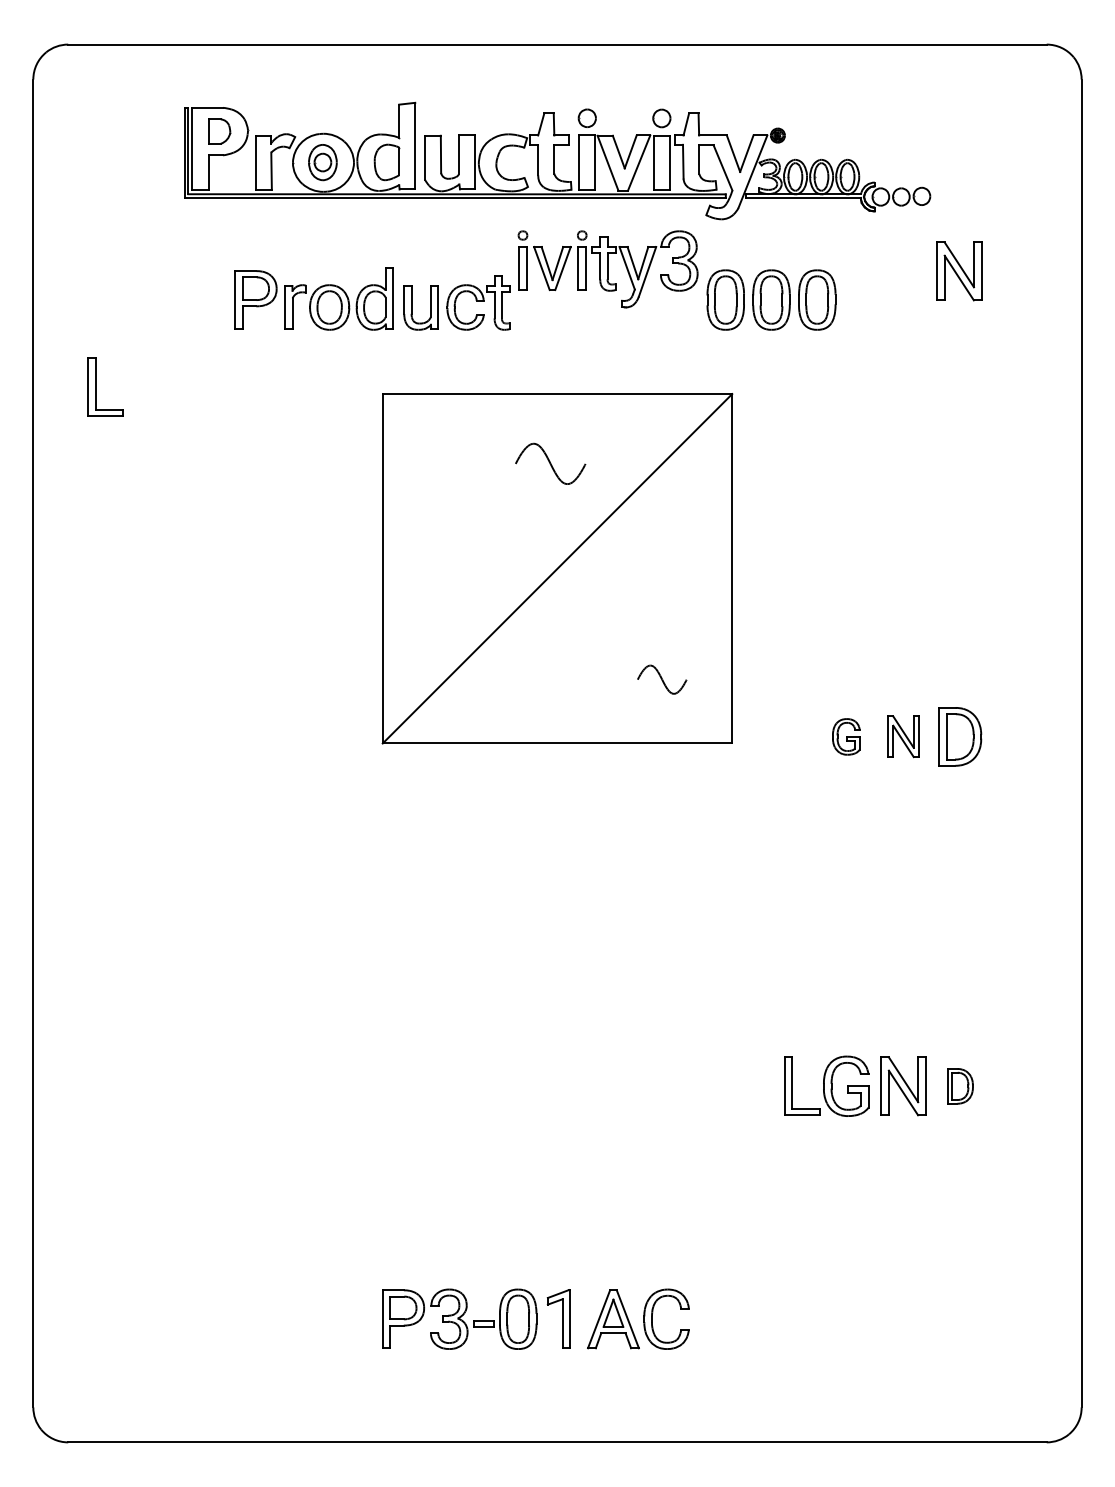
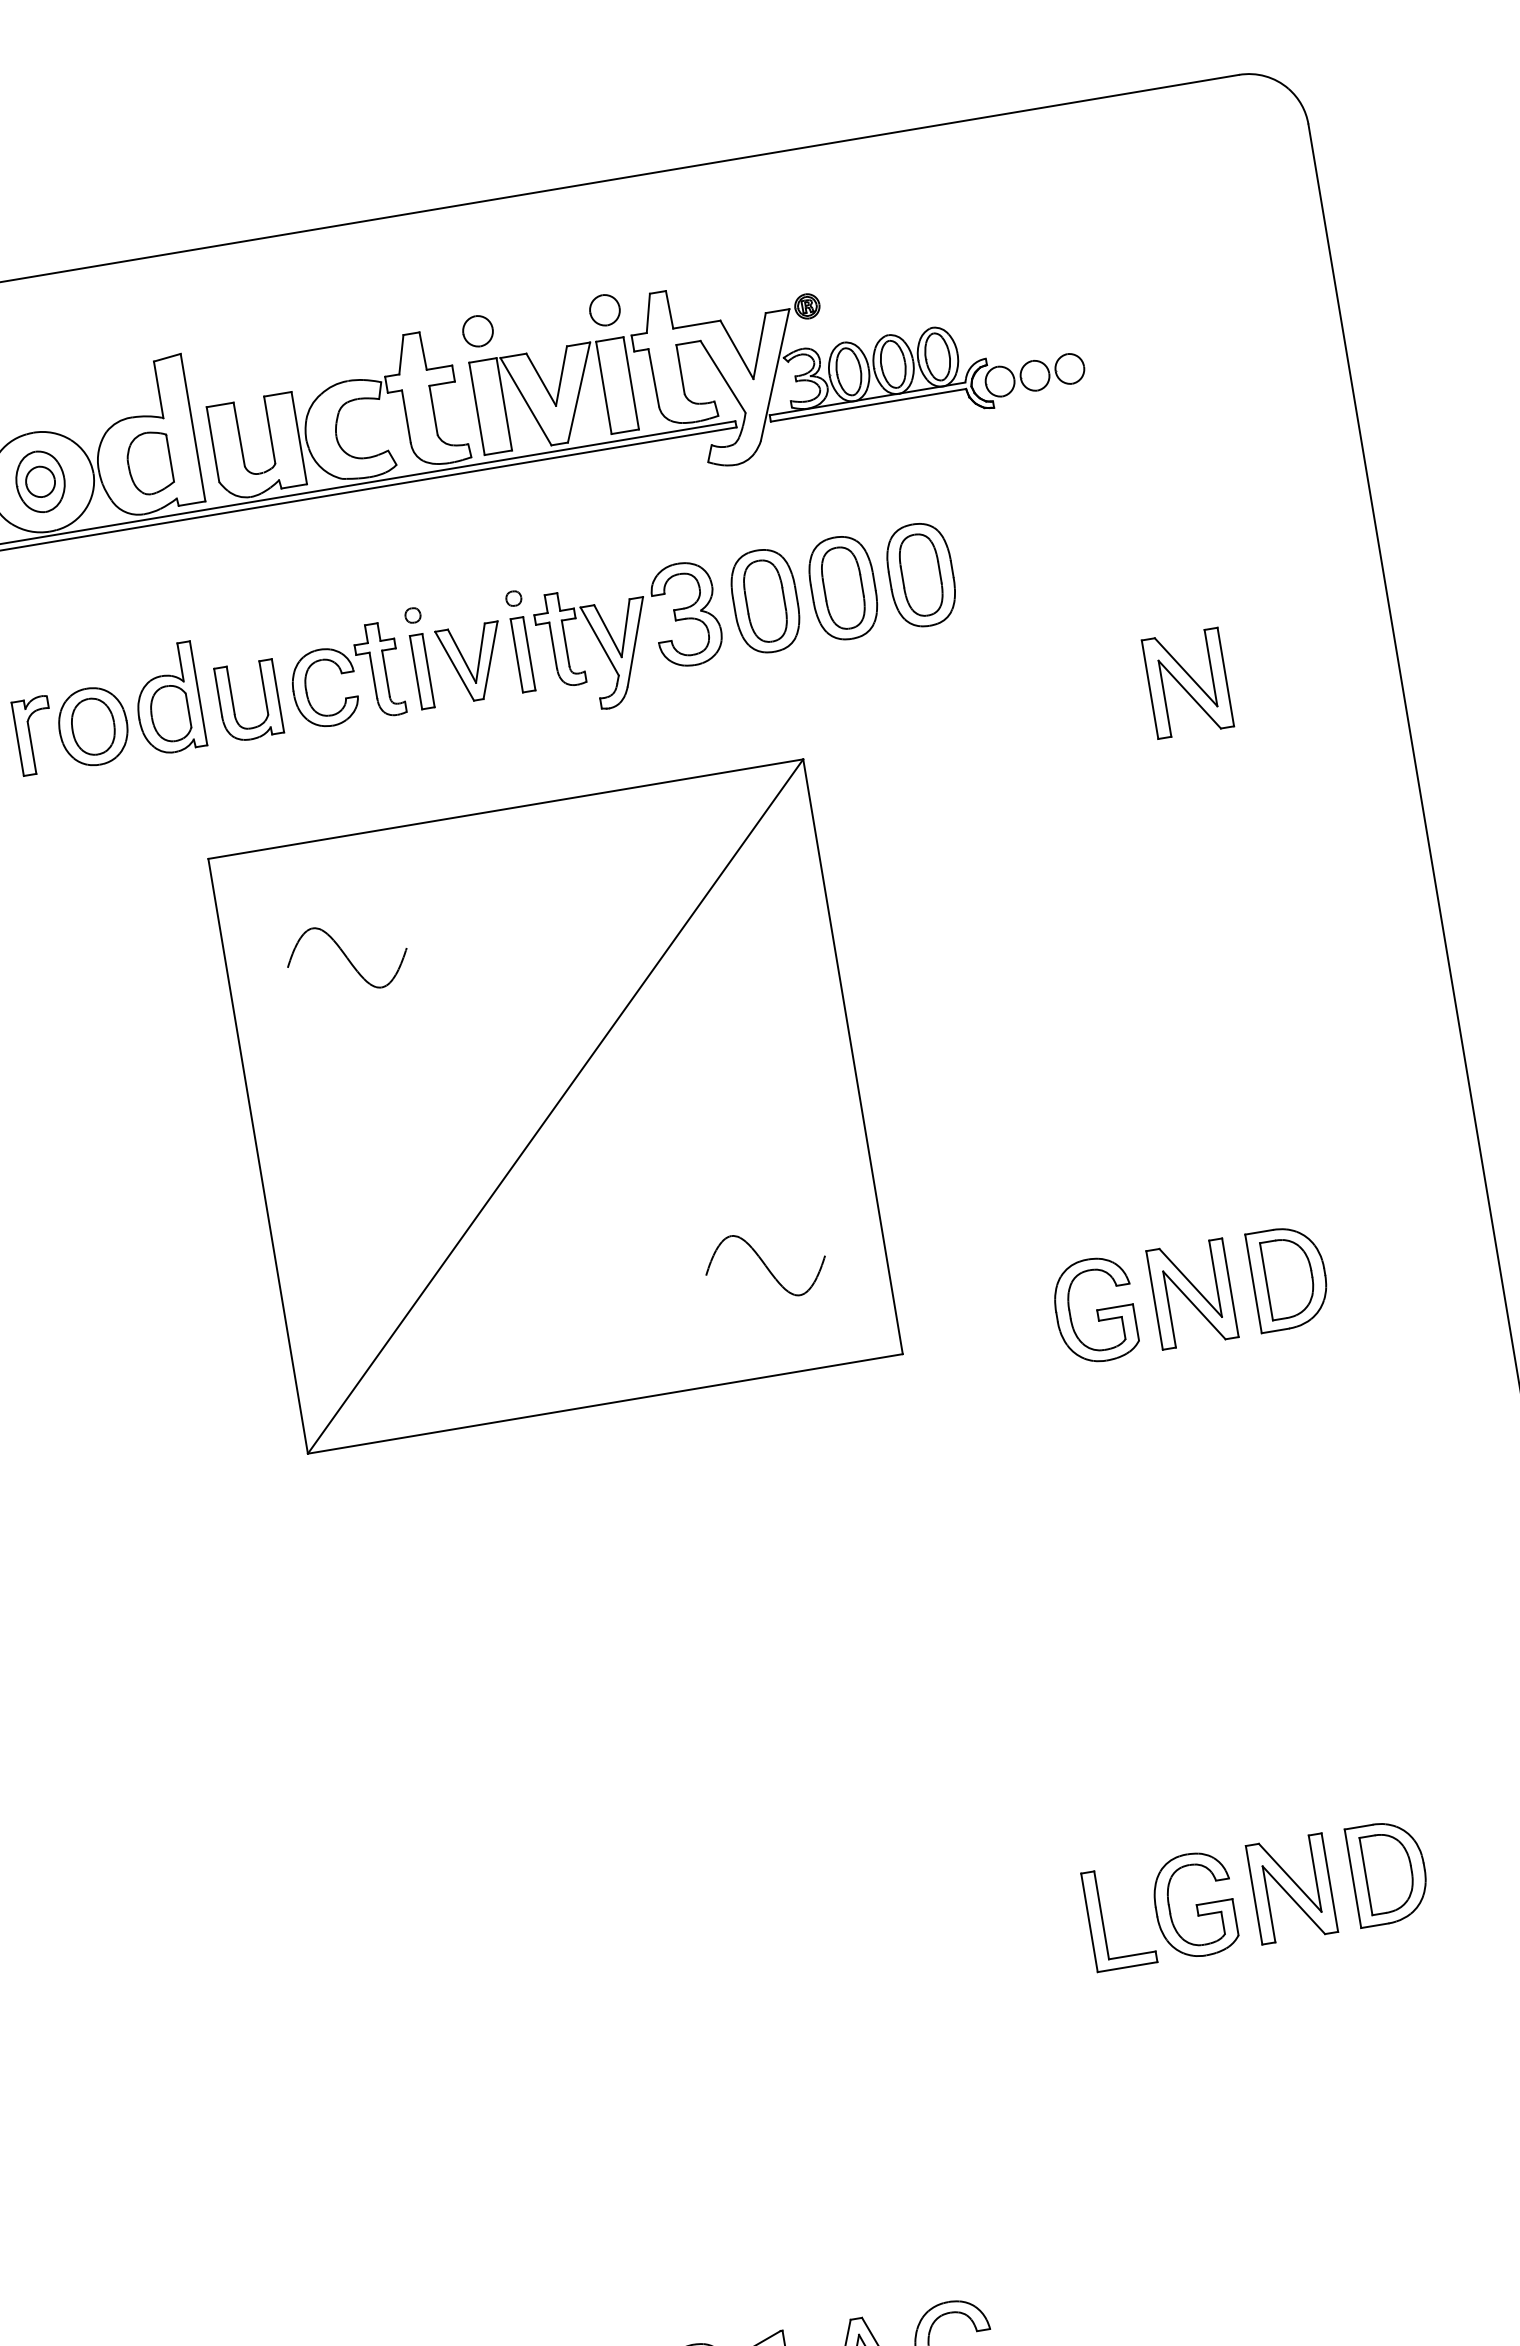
part: (607, 269) -> (566, 649), moved
part: (959, 271) -> (1188, 683), moved
part: (550, 463) -> (346, 957), moved
part: (661, 679) -> (764, 1265), size x1.43
part: (846, 736) -> (1095, 1309), size x1.67
part: (903, 736) -> (1192, 1293), size x1.43
part: (960, 1086) -> (1389, 1873), size x1.67

